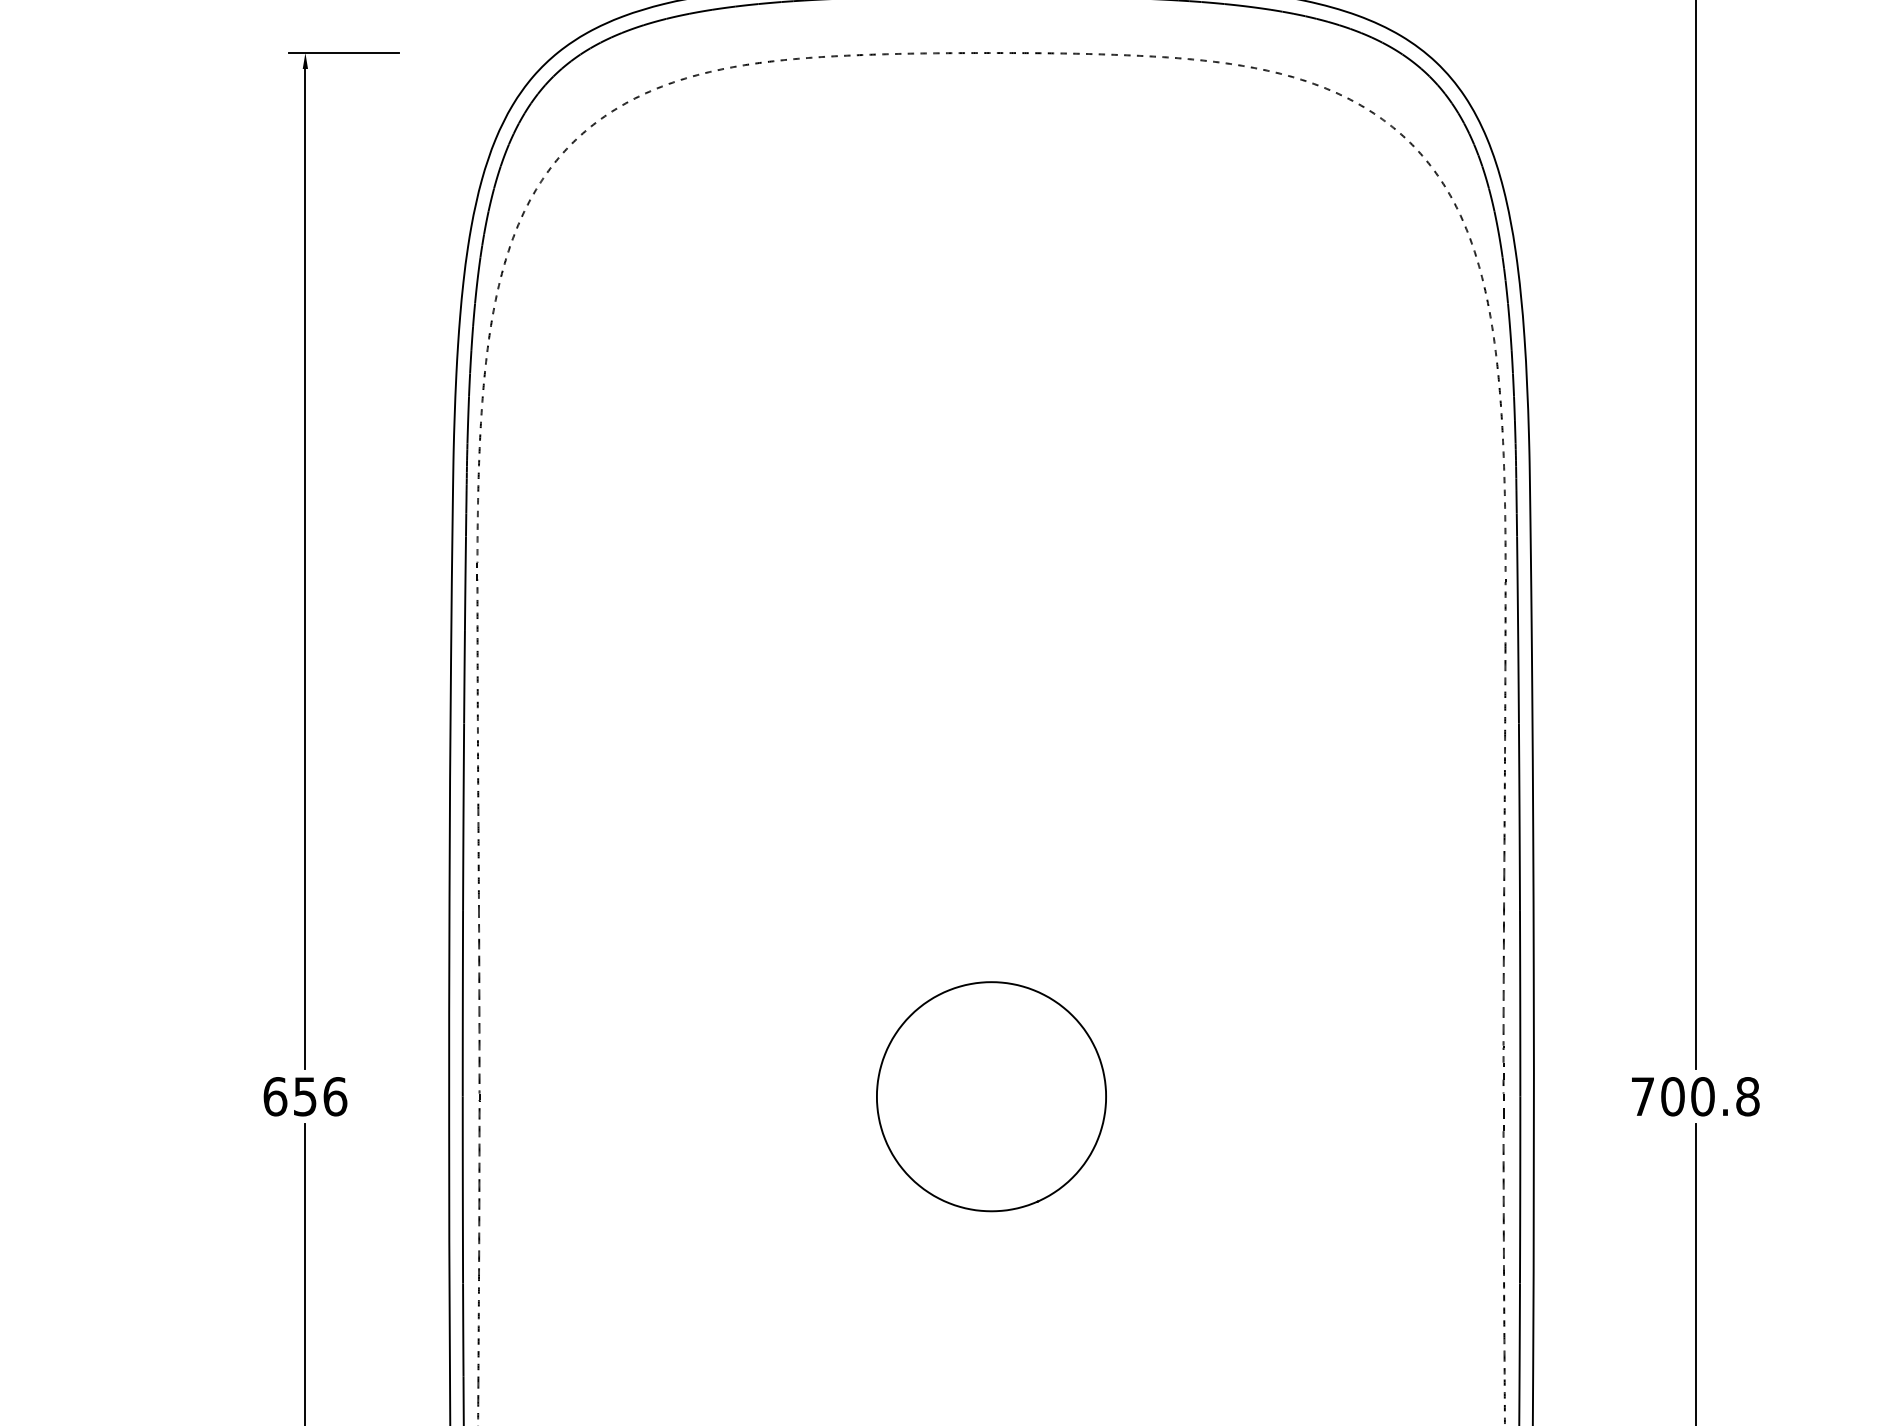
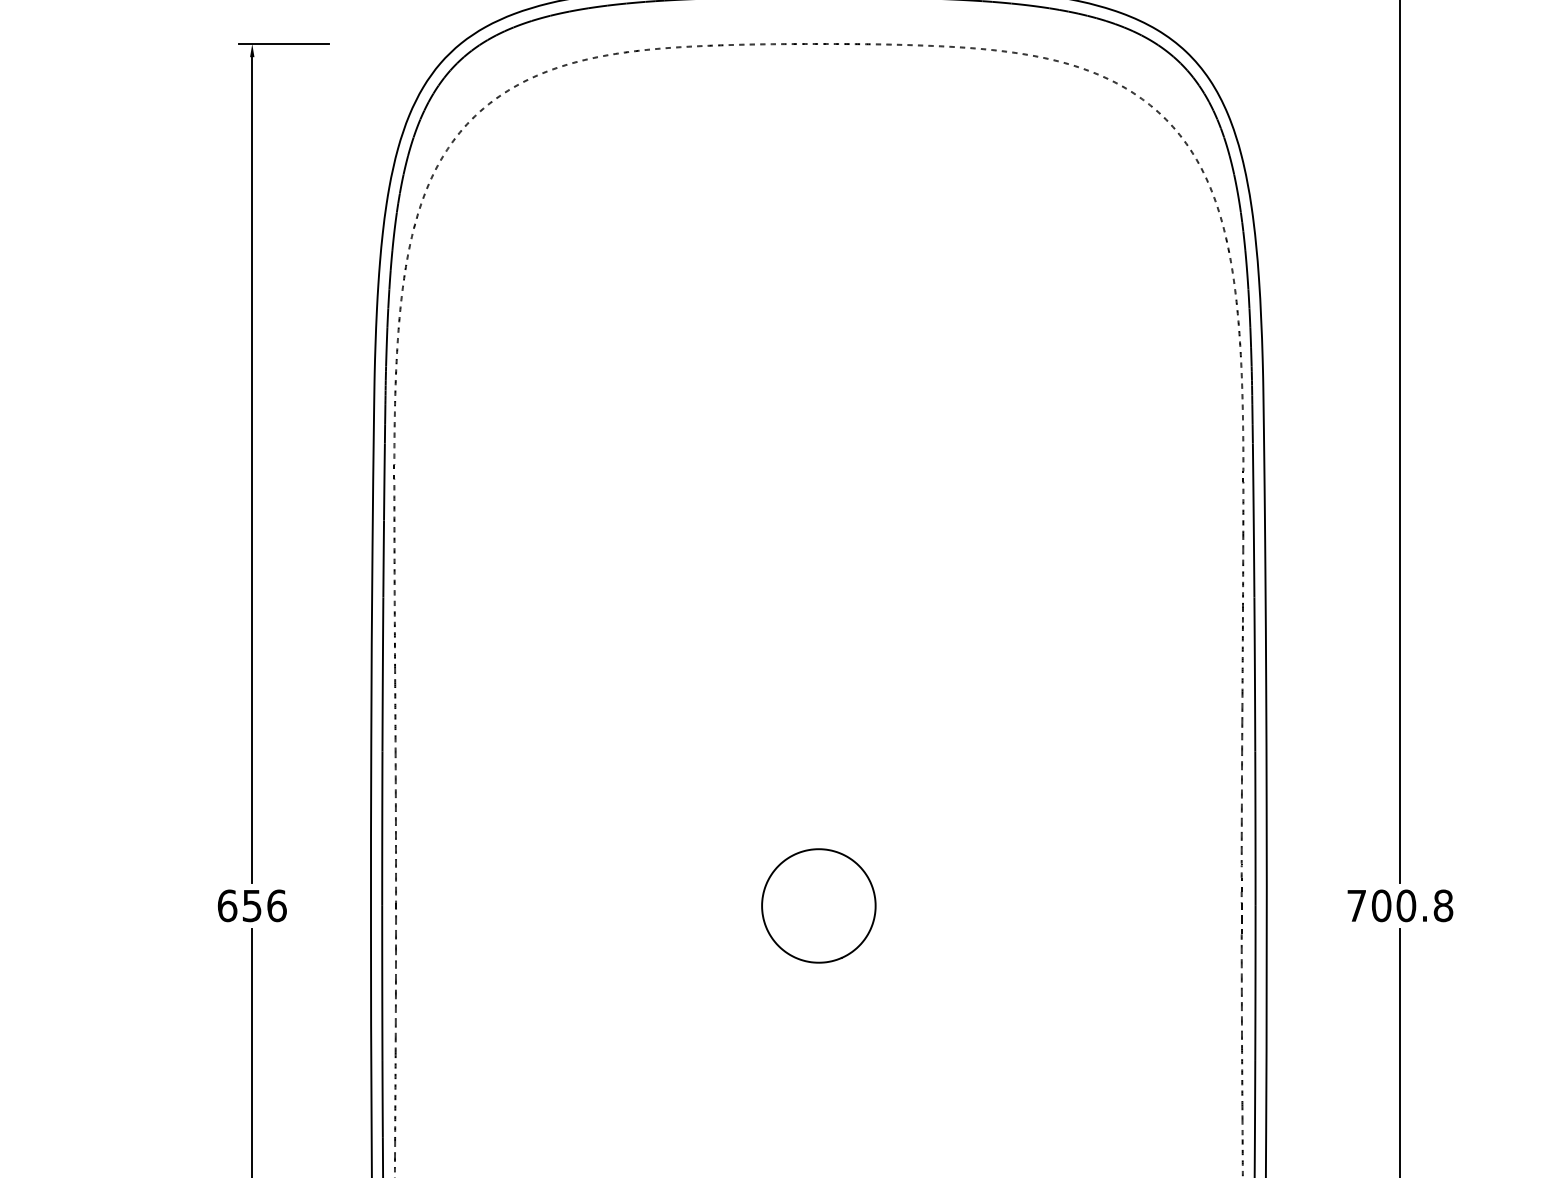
part: (991, 1096) -> (818, 905), size x0.6

